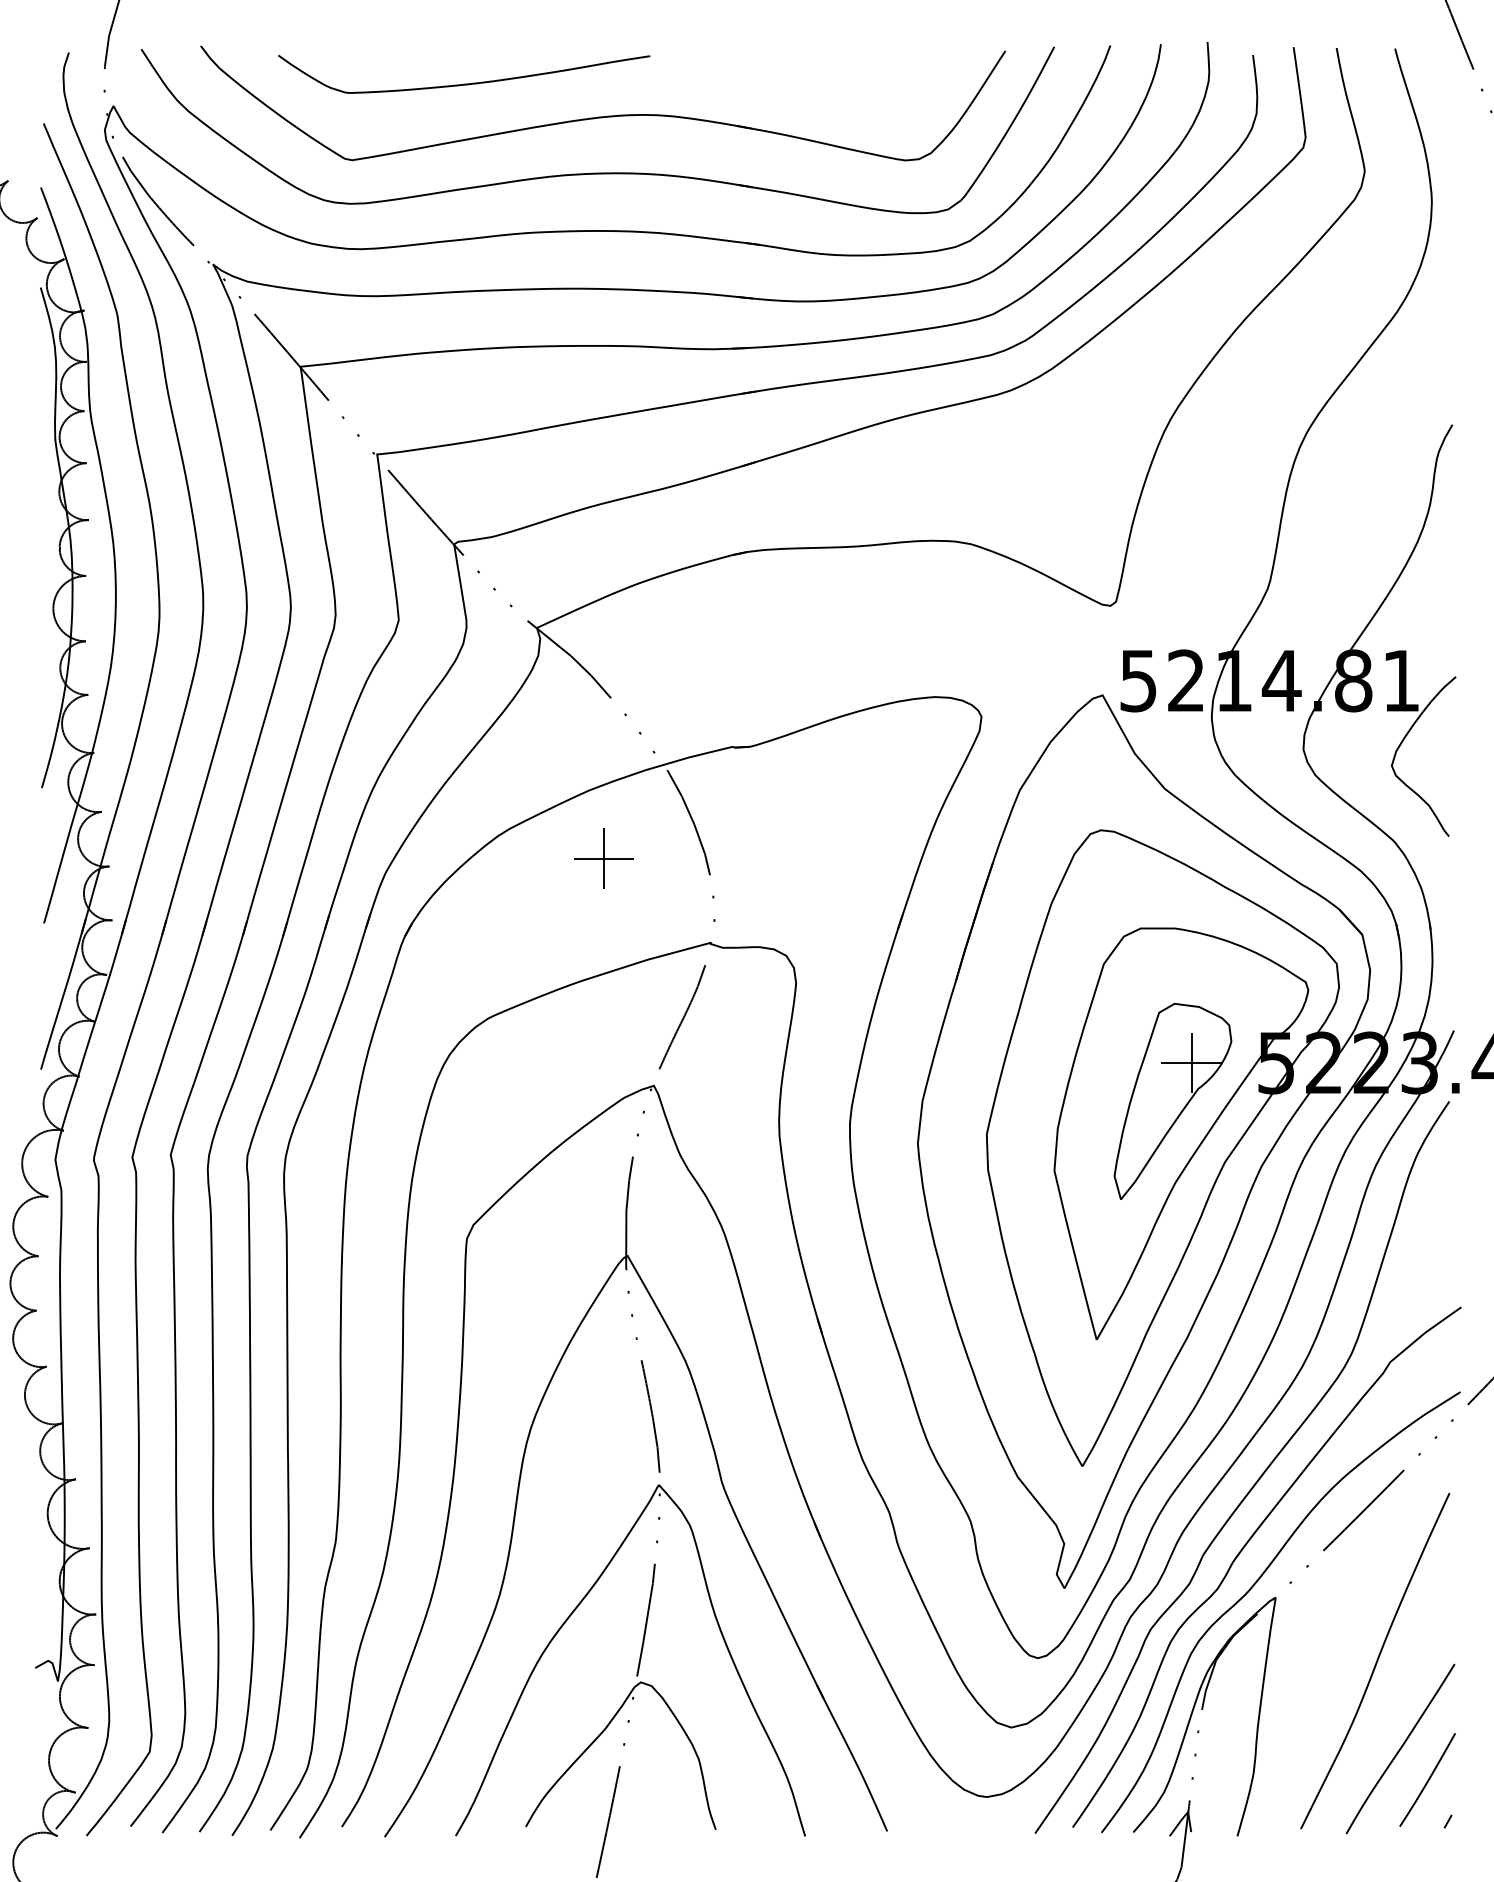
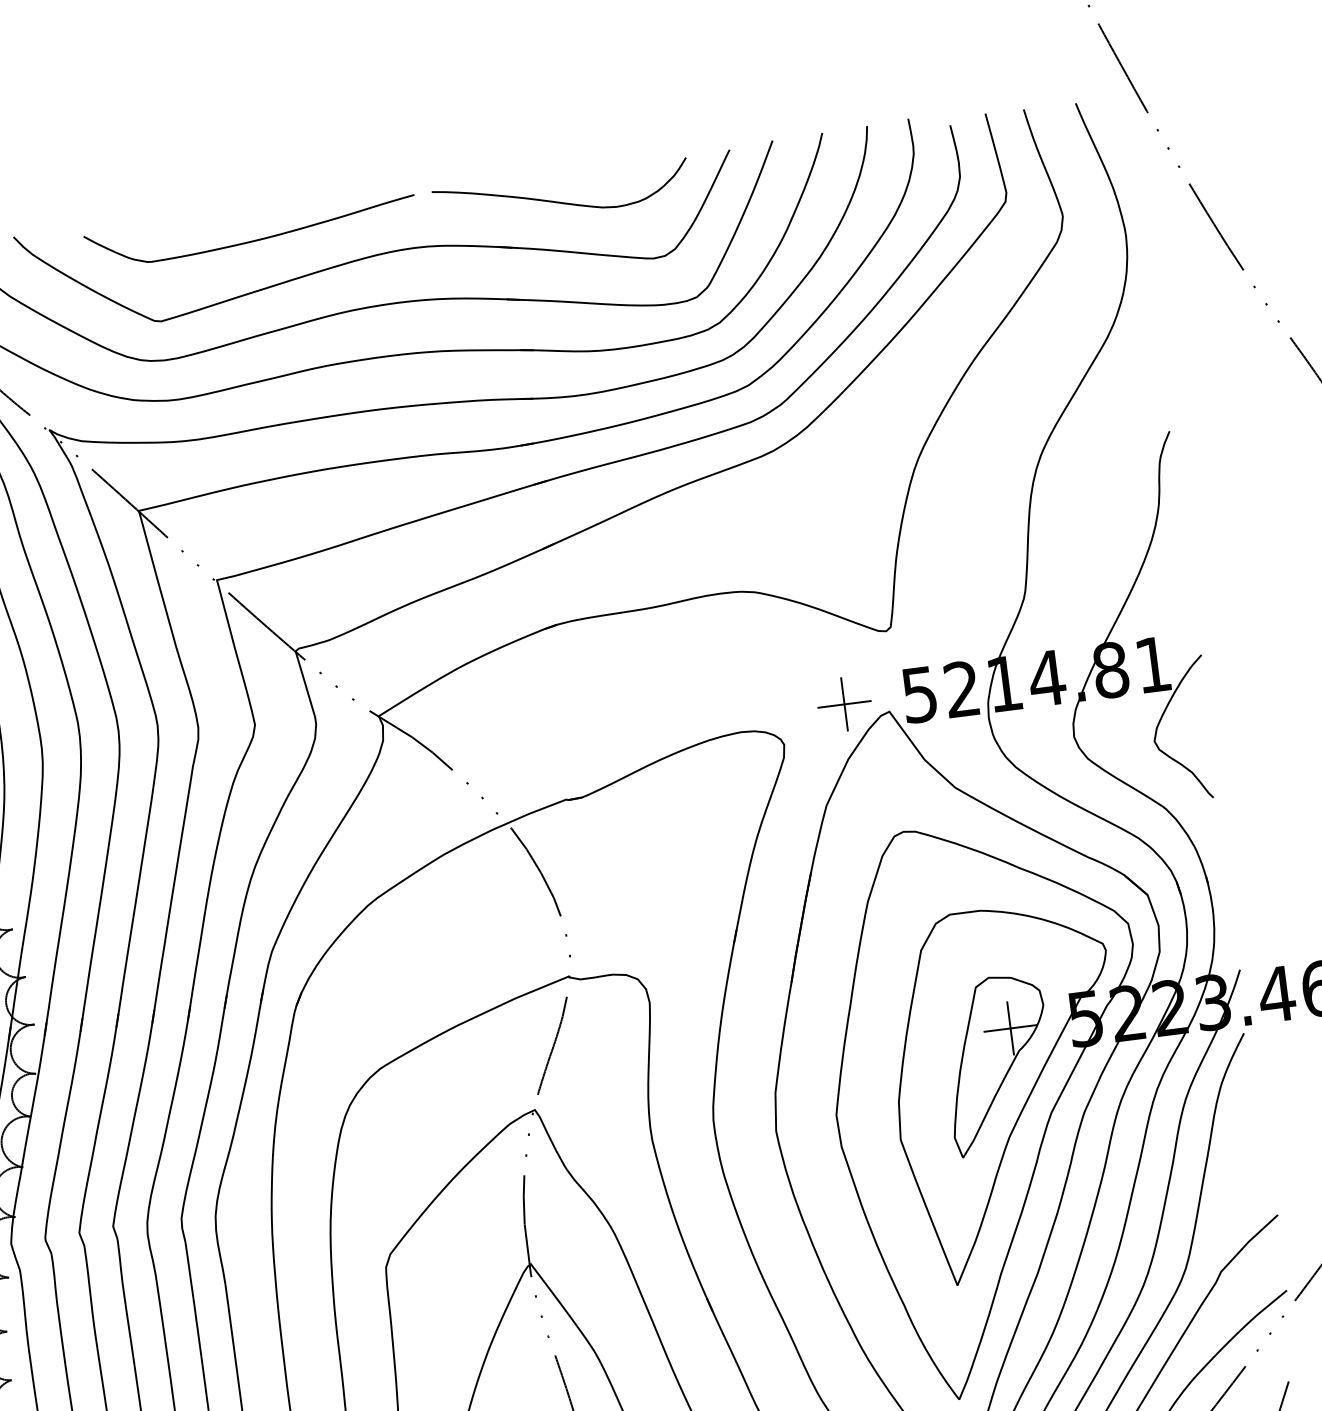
curve: (811, 84) -> (560, 201), added
part: (603, 858) -> (844, 704), moved

